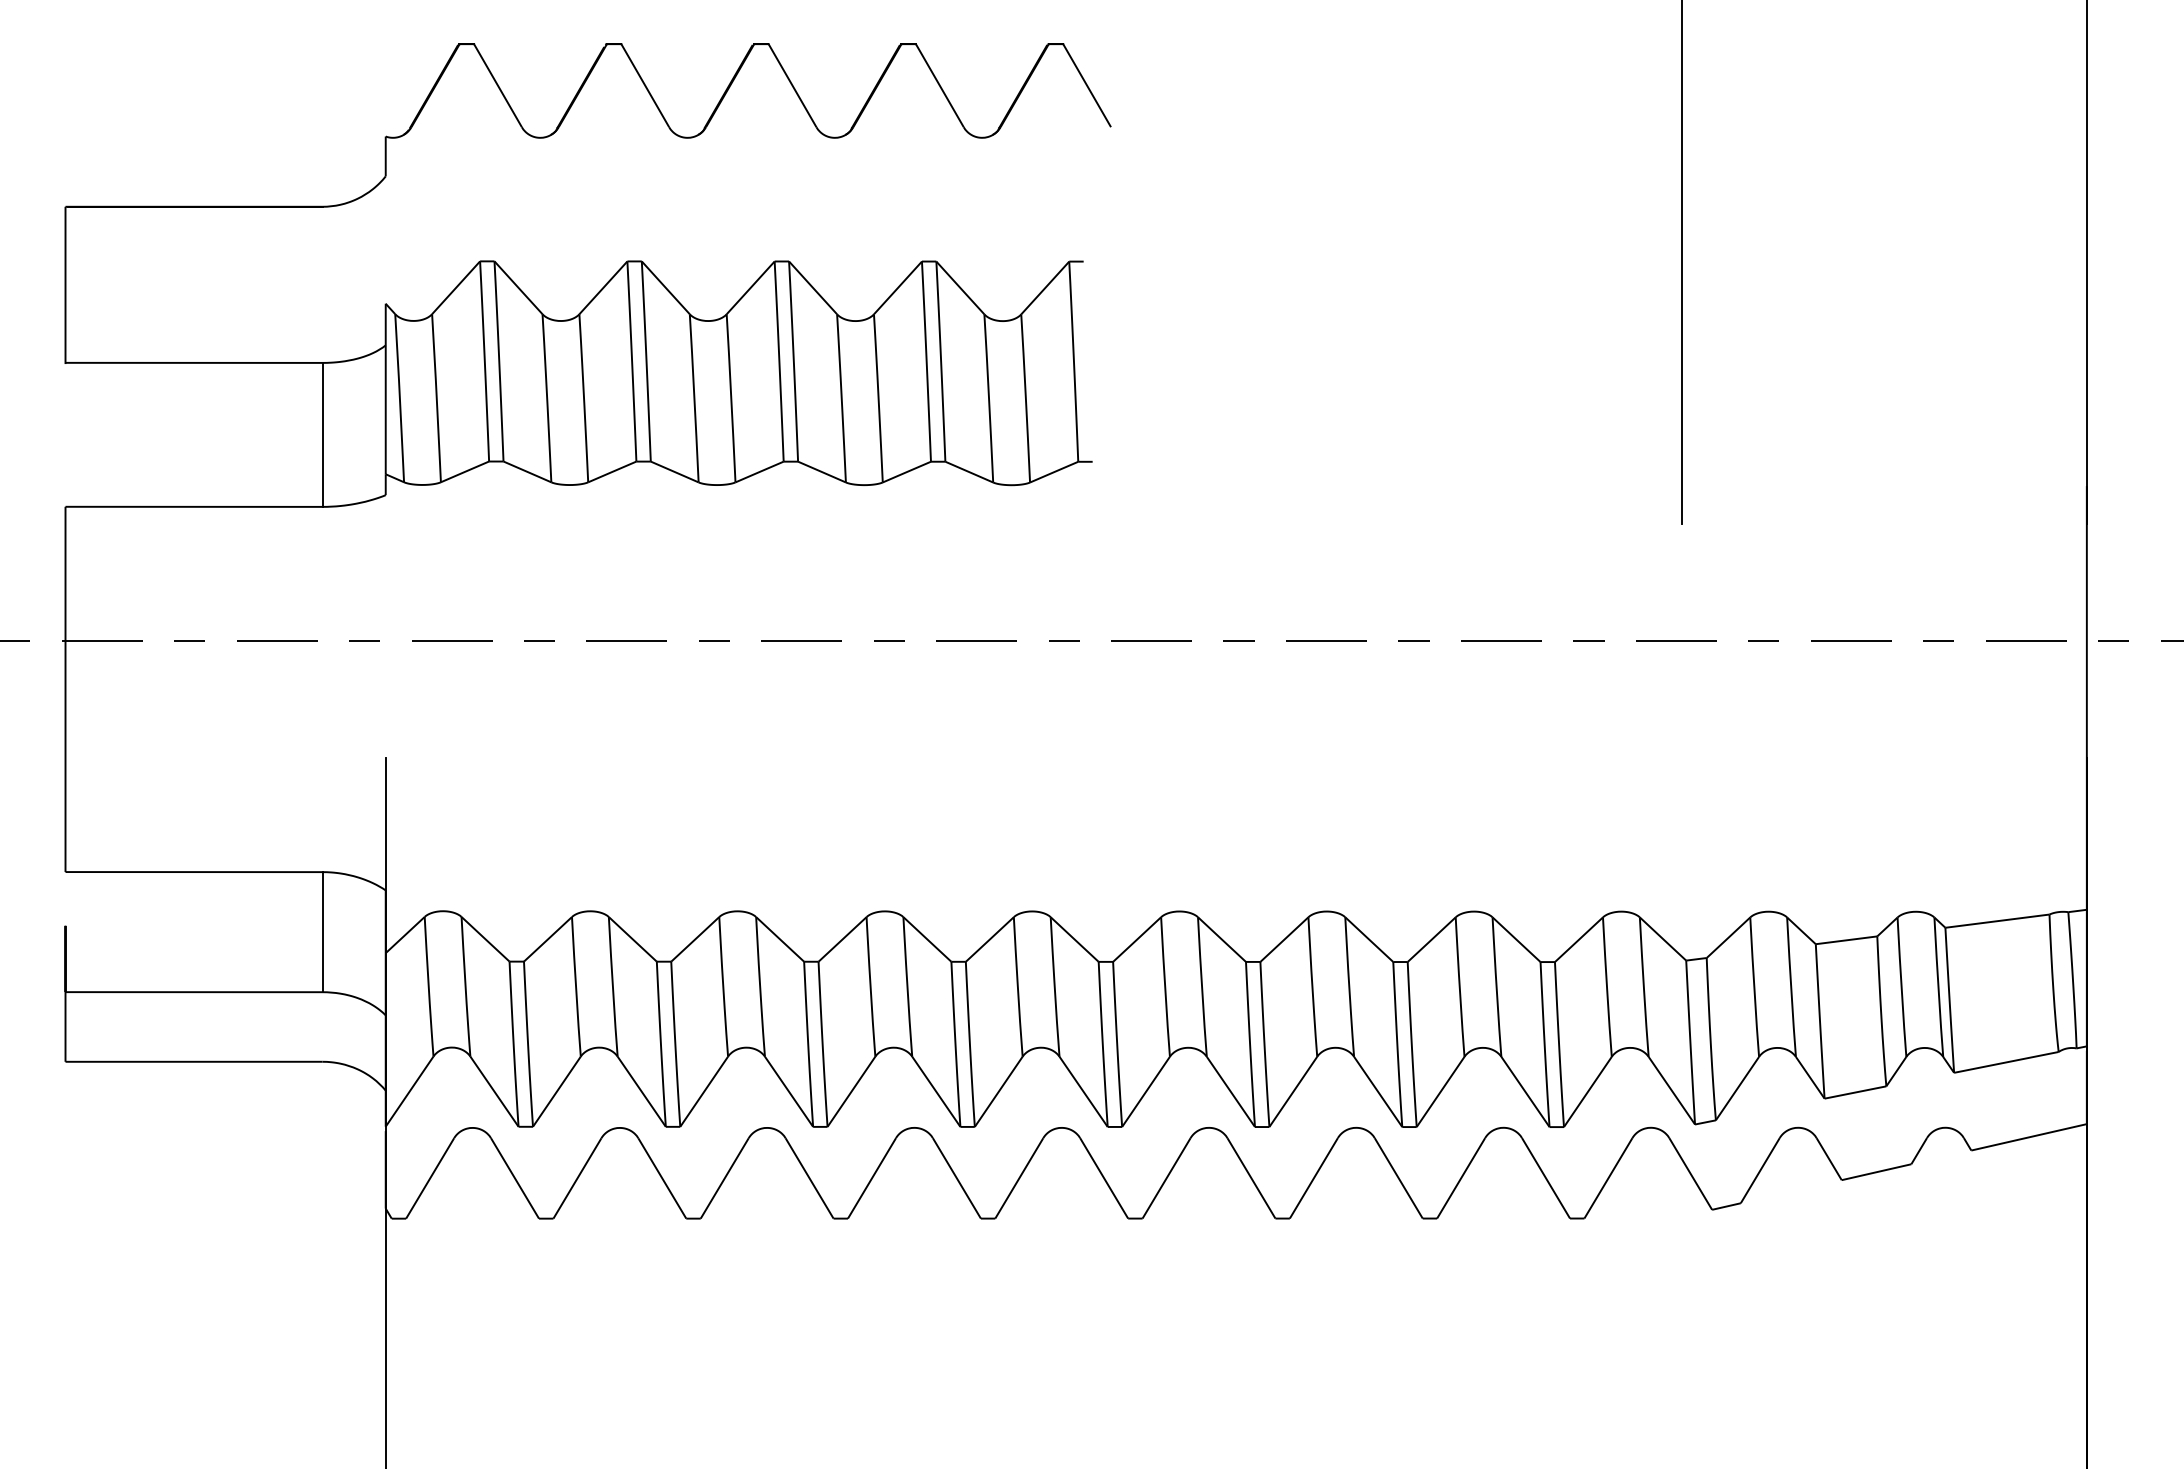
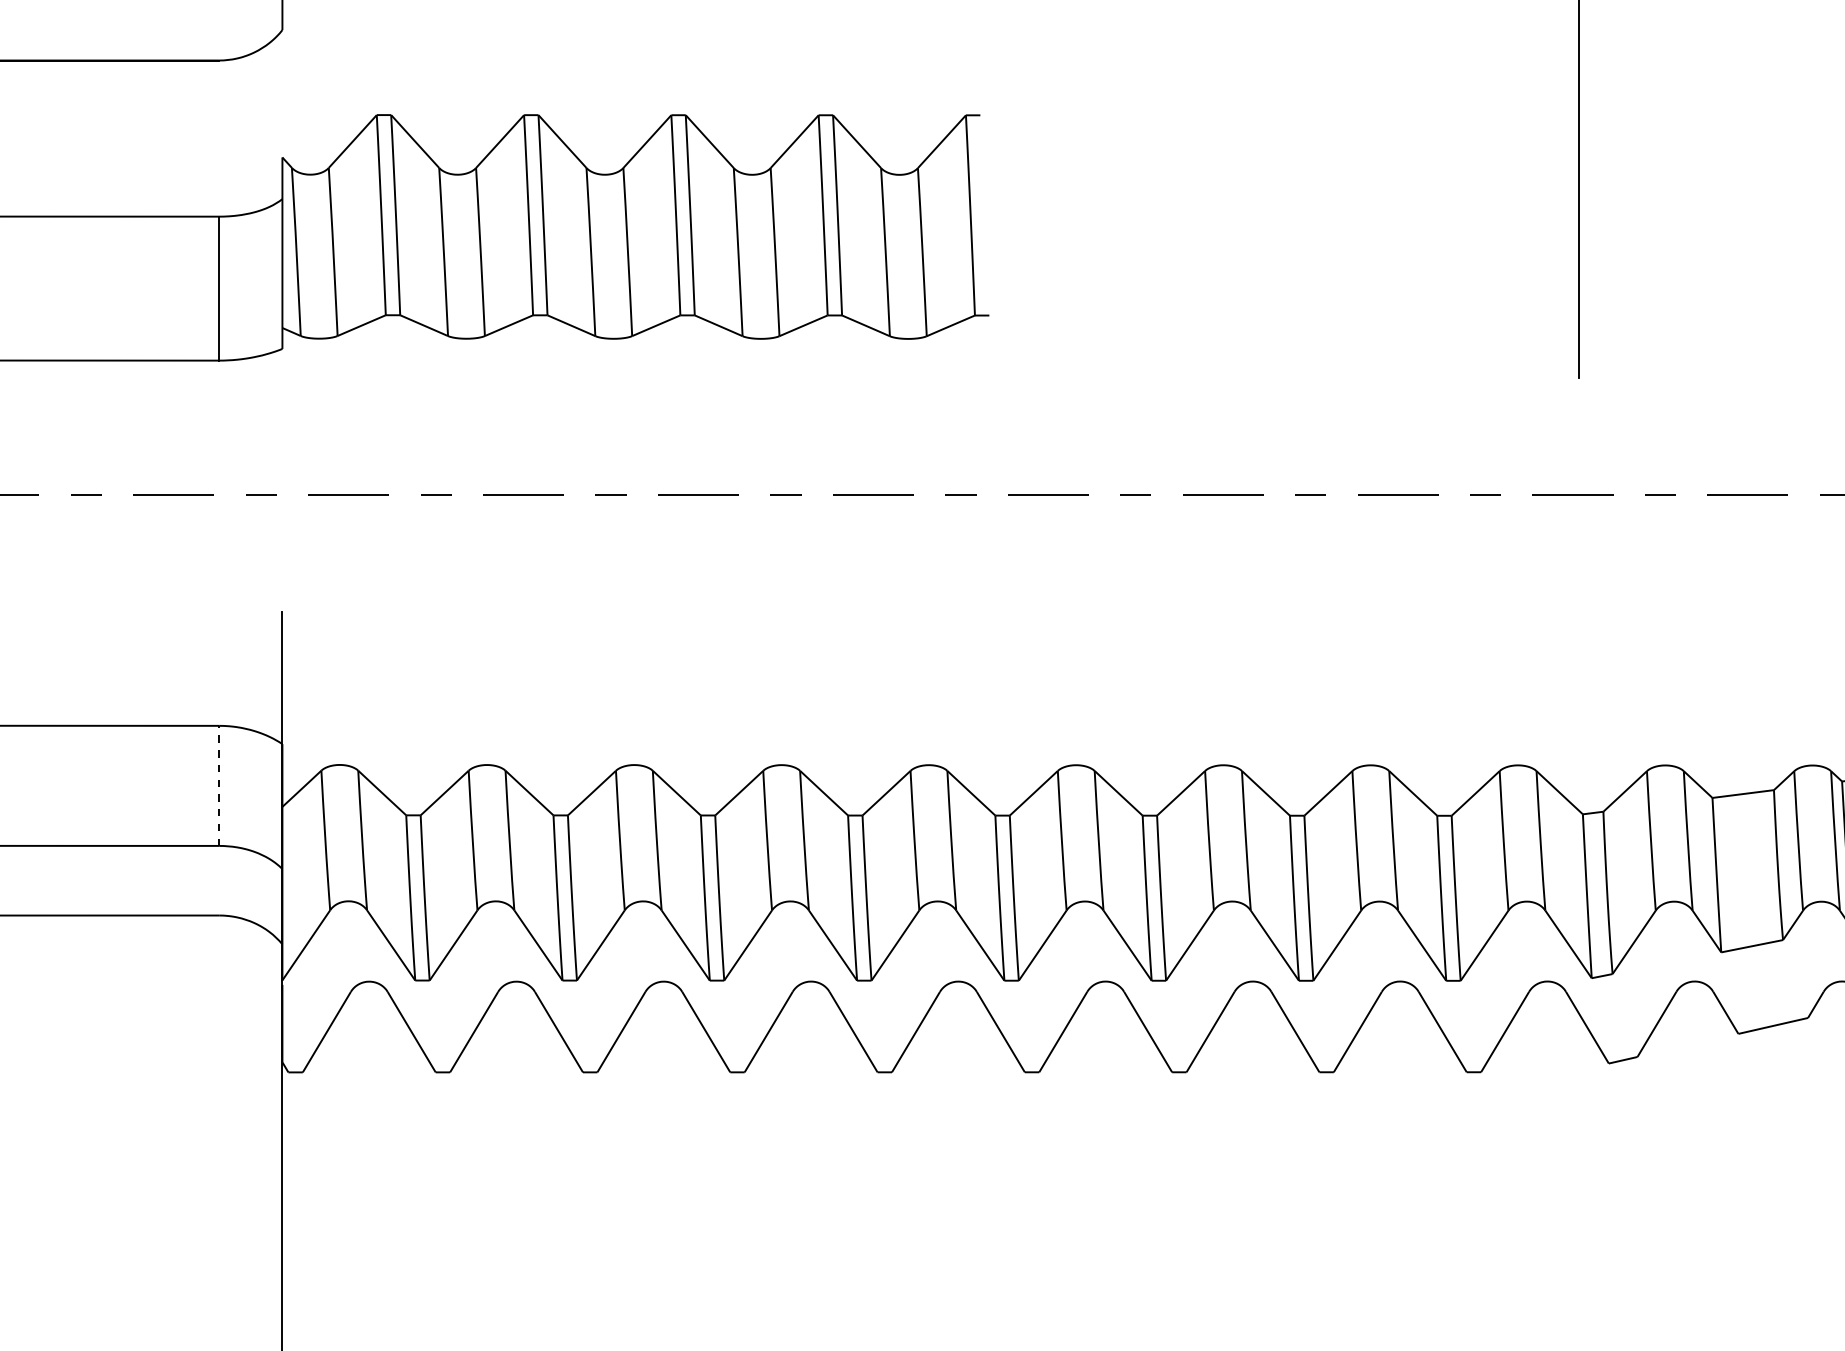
line: (322, 931) -> (219, 785), solid -> dashed

